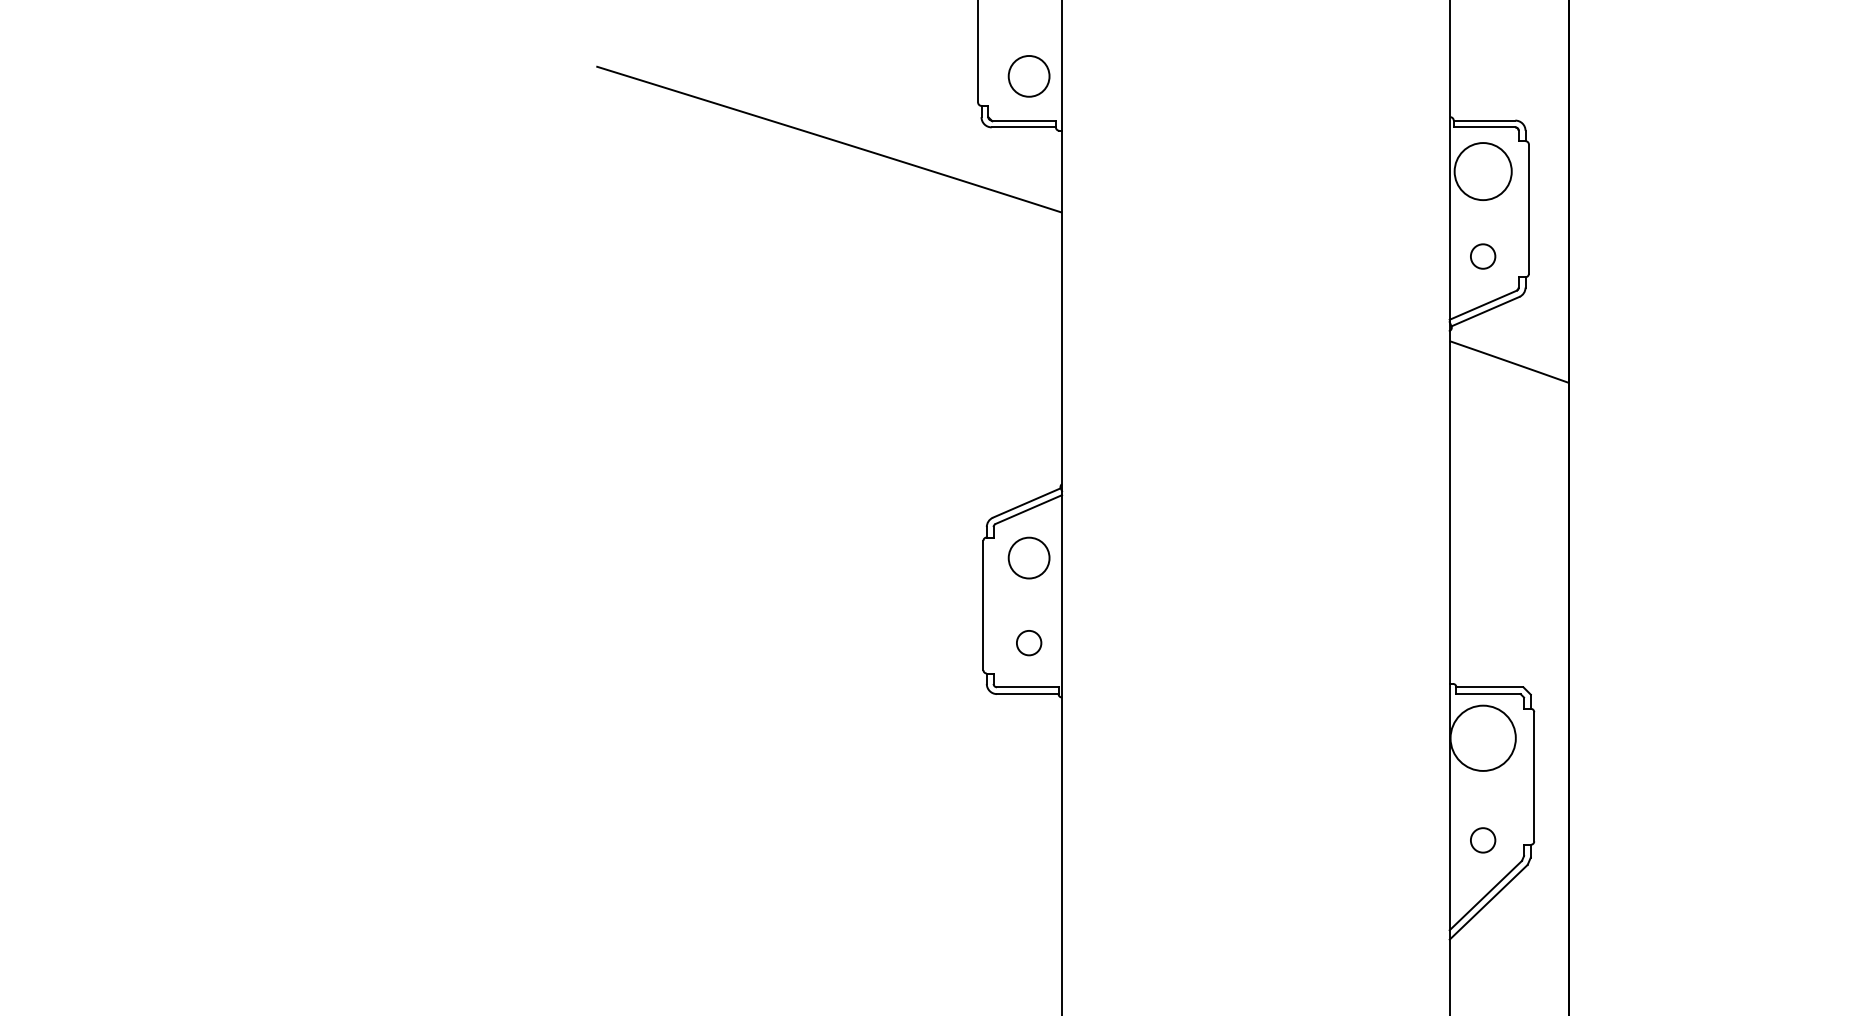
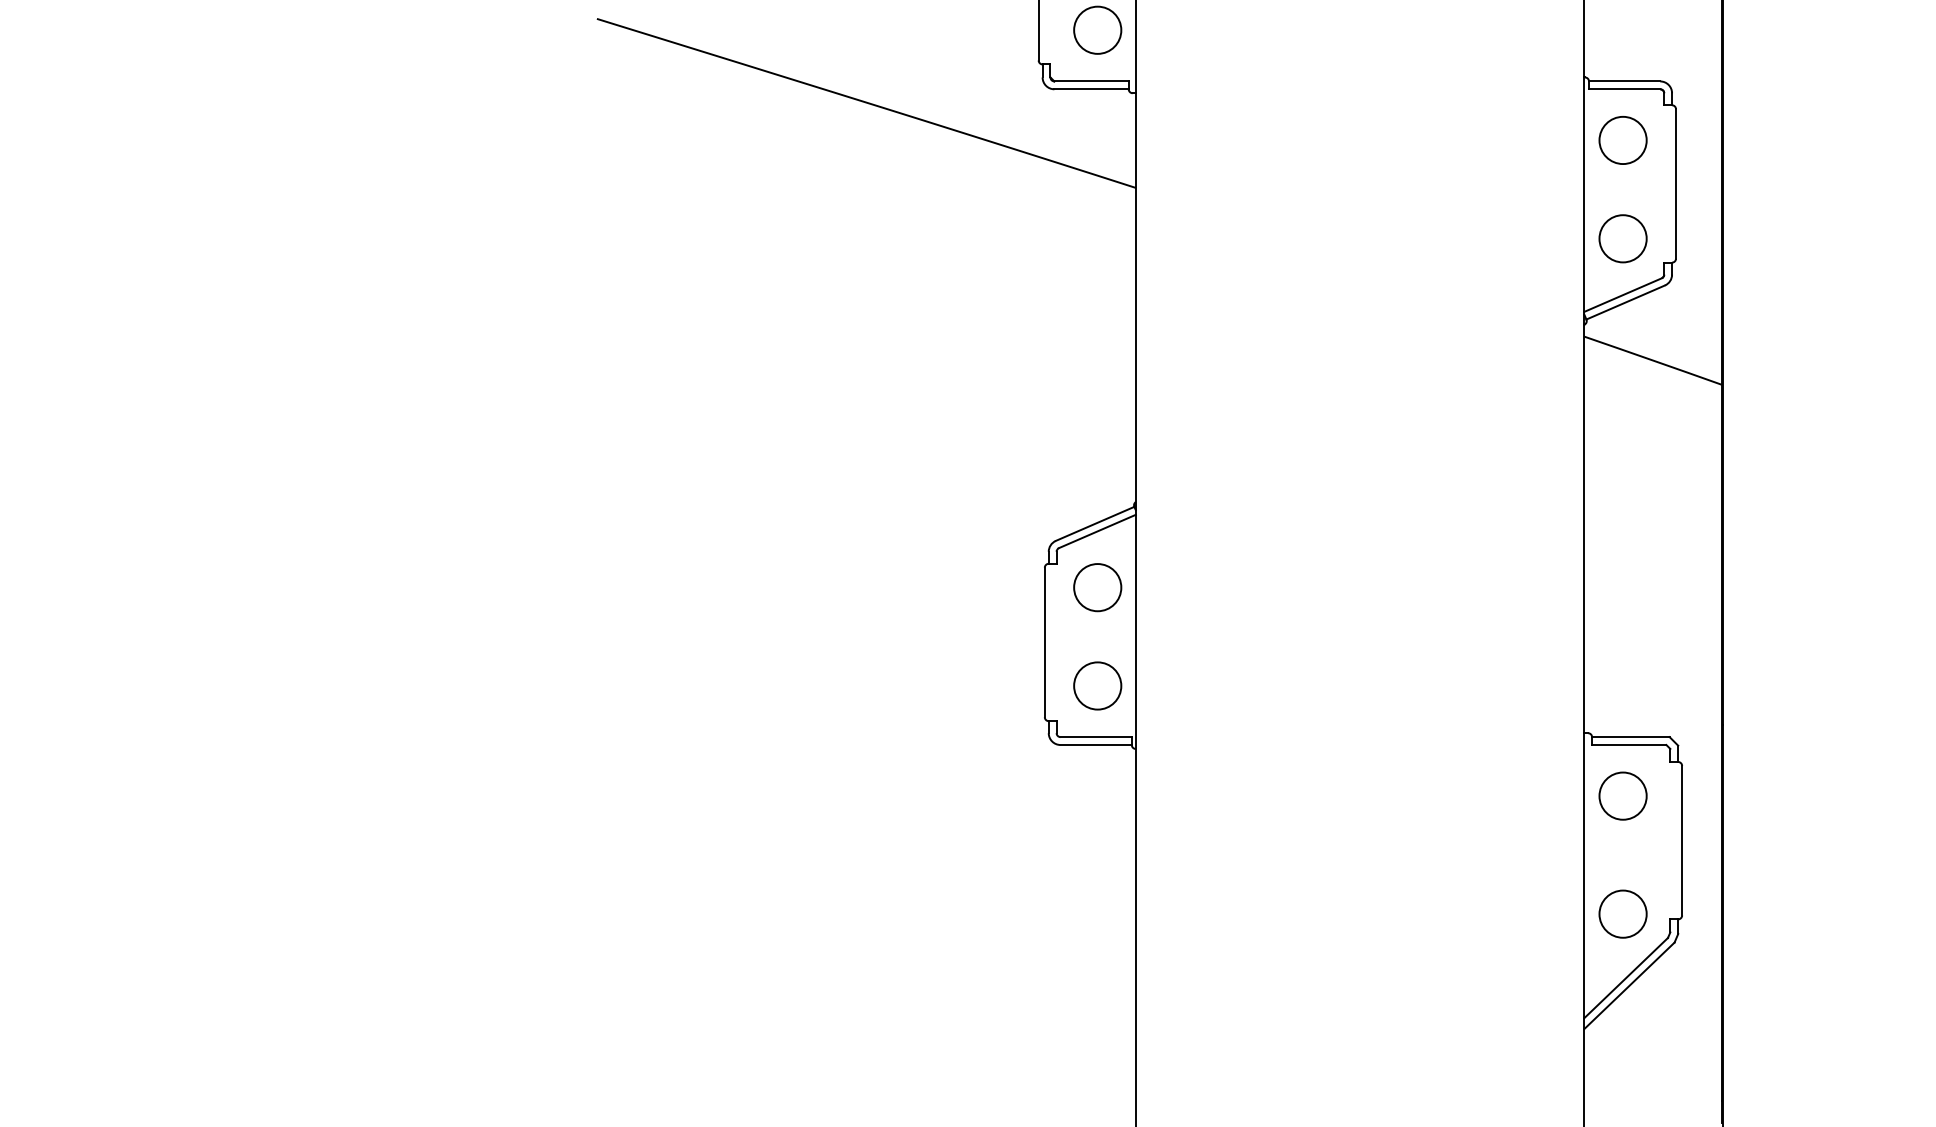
circle: (1482, 171) -> (1622, 140), size x0.71
circle: (1482, 256) -> (1622, 238), size x1.67
circle: (1028, 642) -> (1096, 685), size x1.67
circle: (1482, 737) -> (1622, 795), size x0.62
circle: (1482, 840) -> (1622, 914), size x1.67

